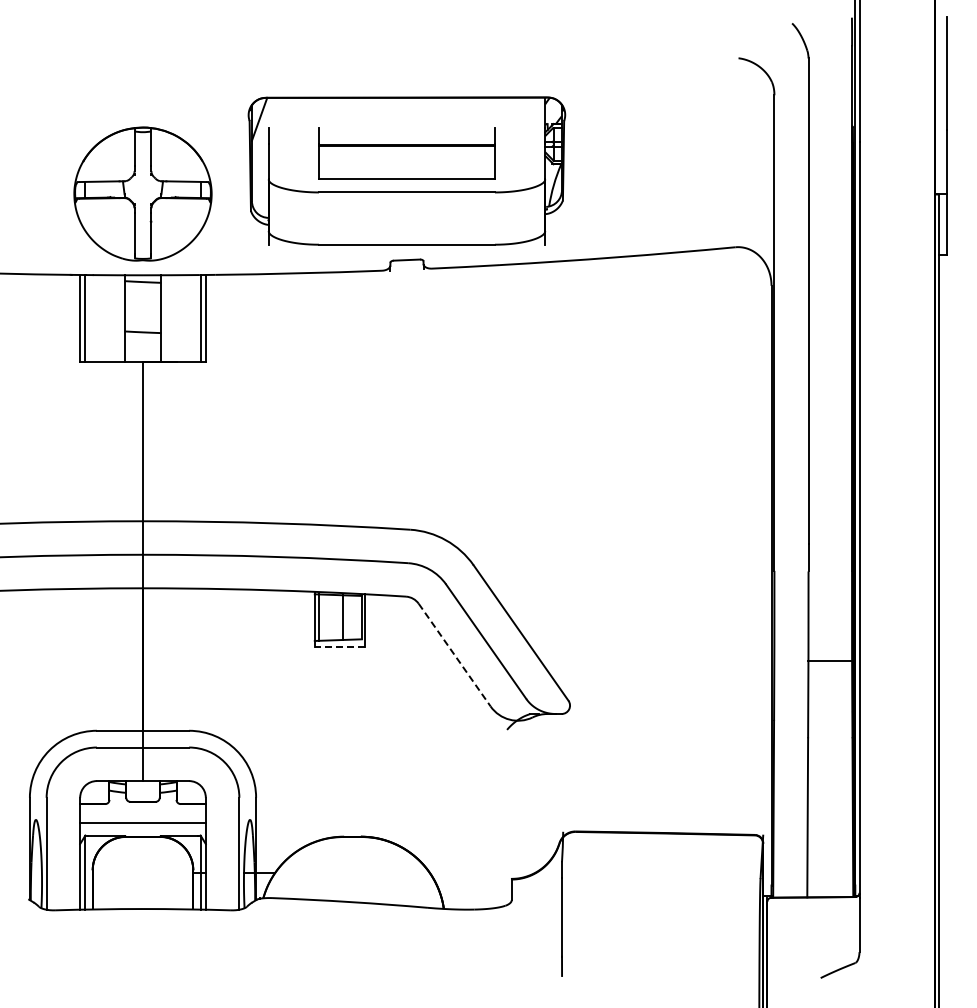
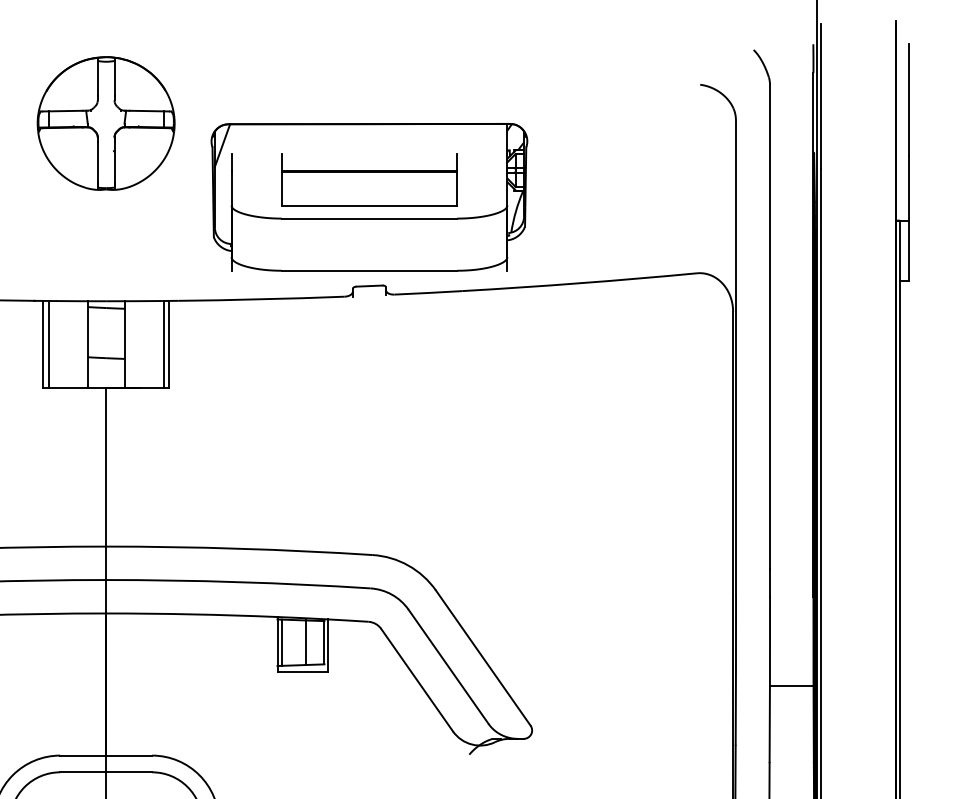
part: (142, 193) -> (105, 122), moved
line: (339, 646) -> (302, 671), dashed -> solid
line: (454, 655) -> (416, 680), dashed -> solid

